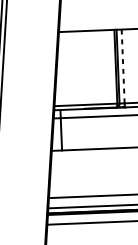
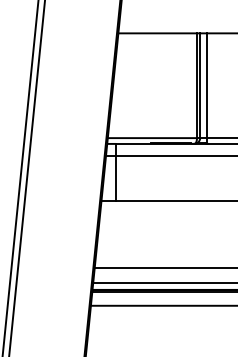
line: (123, 66) -> (207, 85), dashed -> solid

